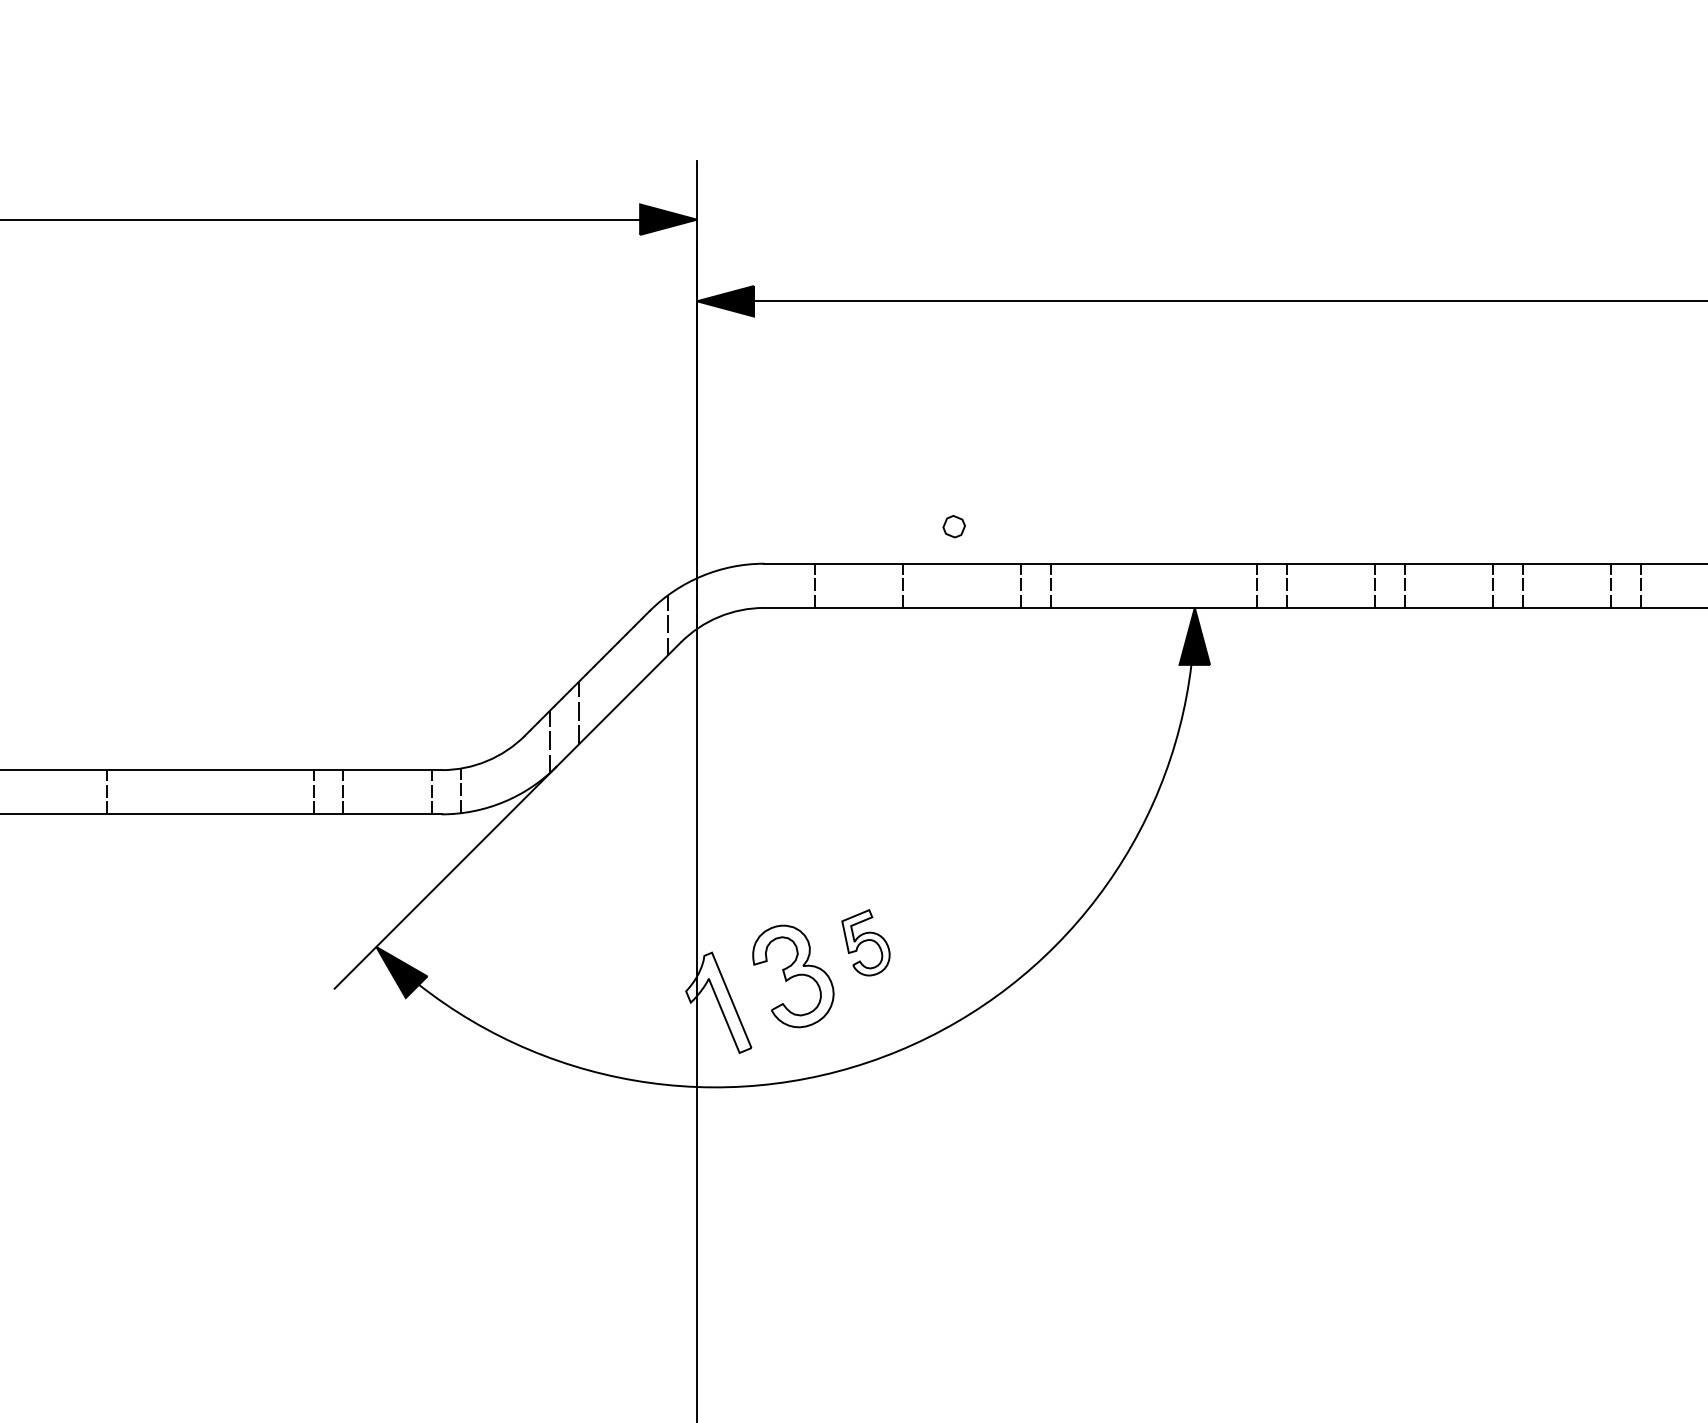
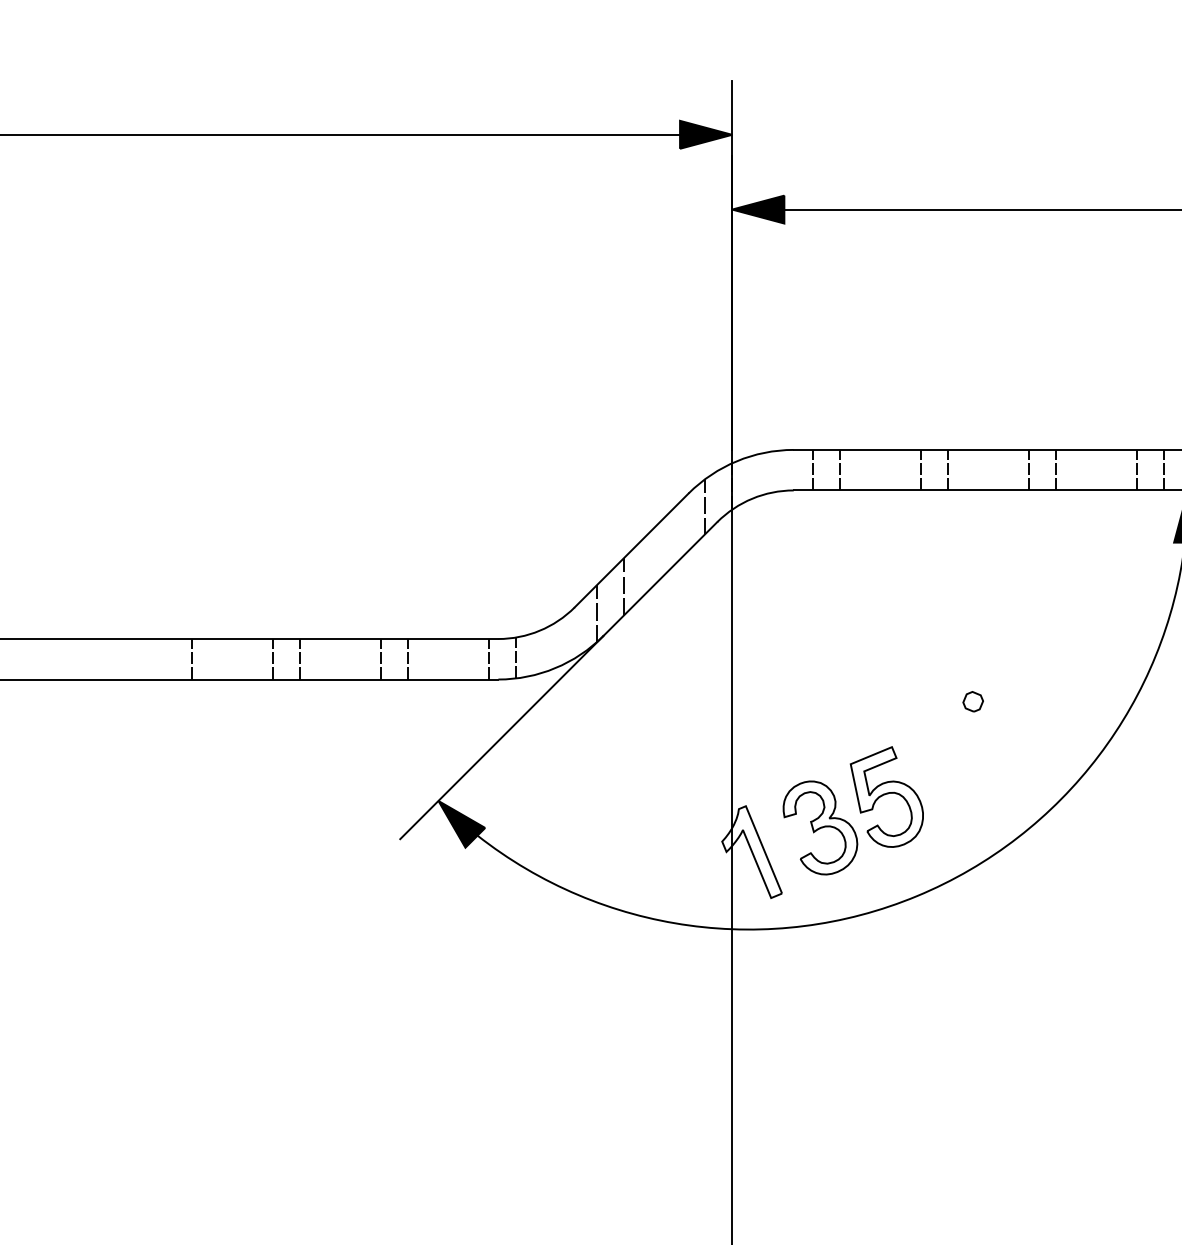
part: (953, 526) -> (972, 701), moved
line: (785, 585) -> (813, 469), added
line: (932, 585) -> (947, 469), added
line: (1139, 585) -> (1137, 469), added
line: (1168, 585) -> (1163, 469), added
line: (195, 792) -> (272, 659), added
line: (225, 792) -> (300, 659), added
part: (865, 942) -> (886, 796), size x1.67

